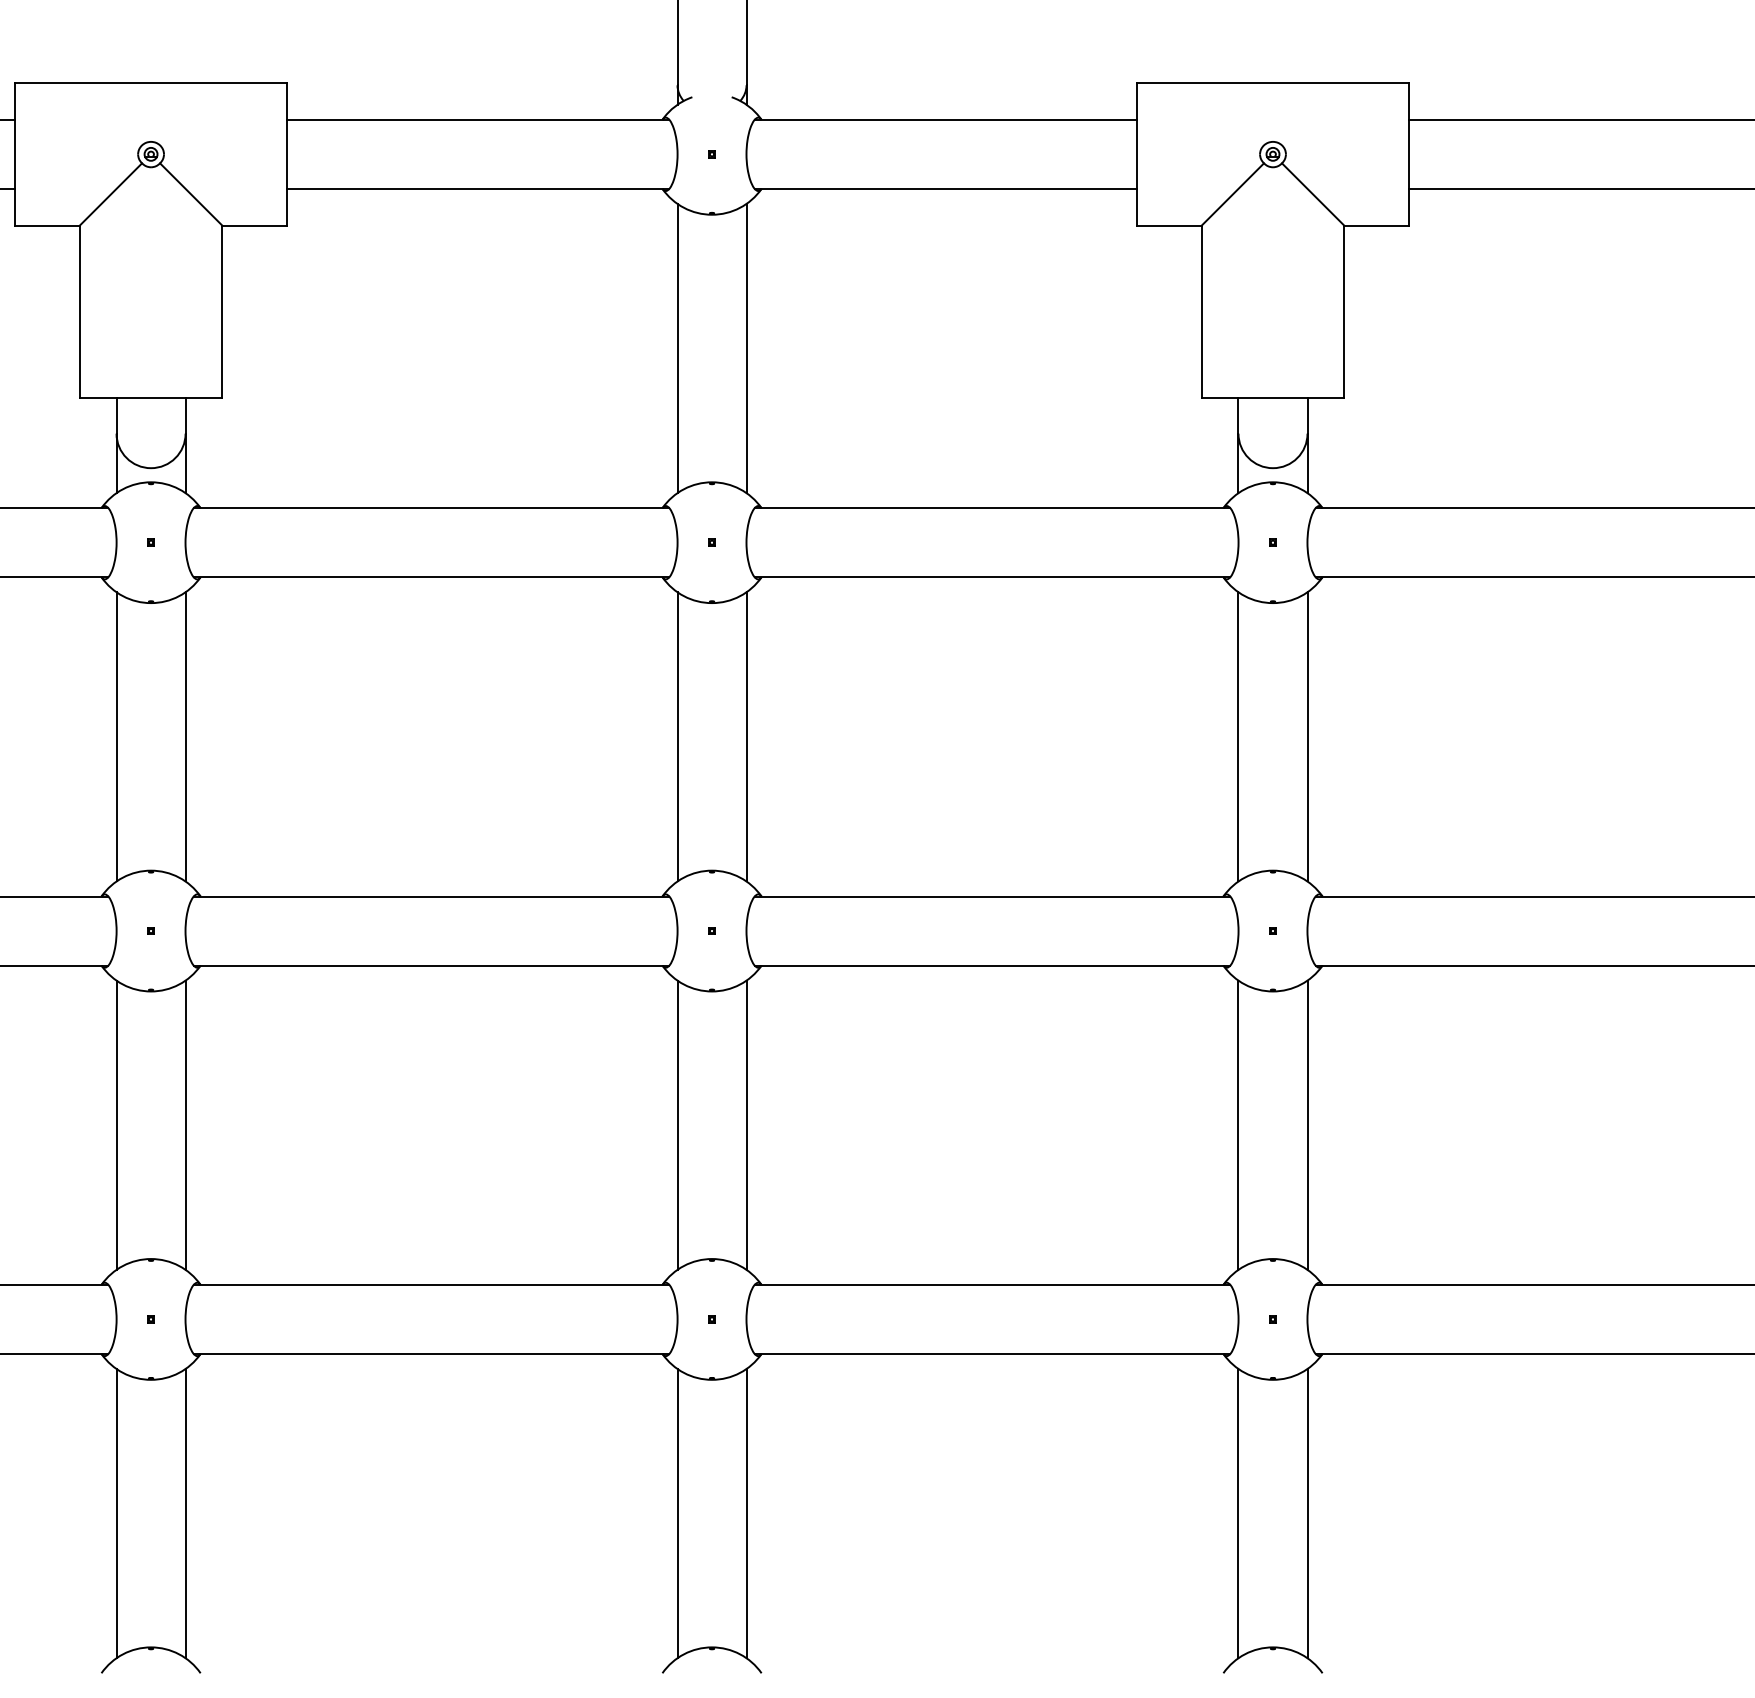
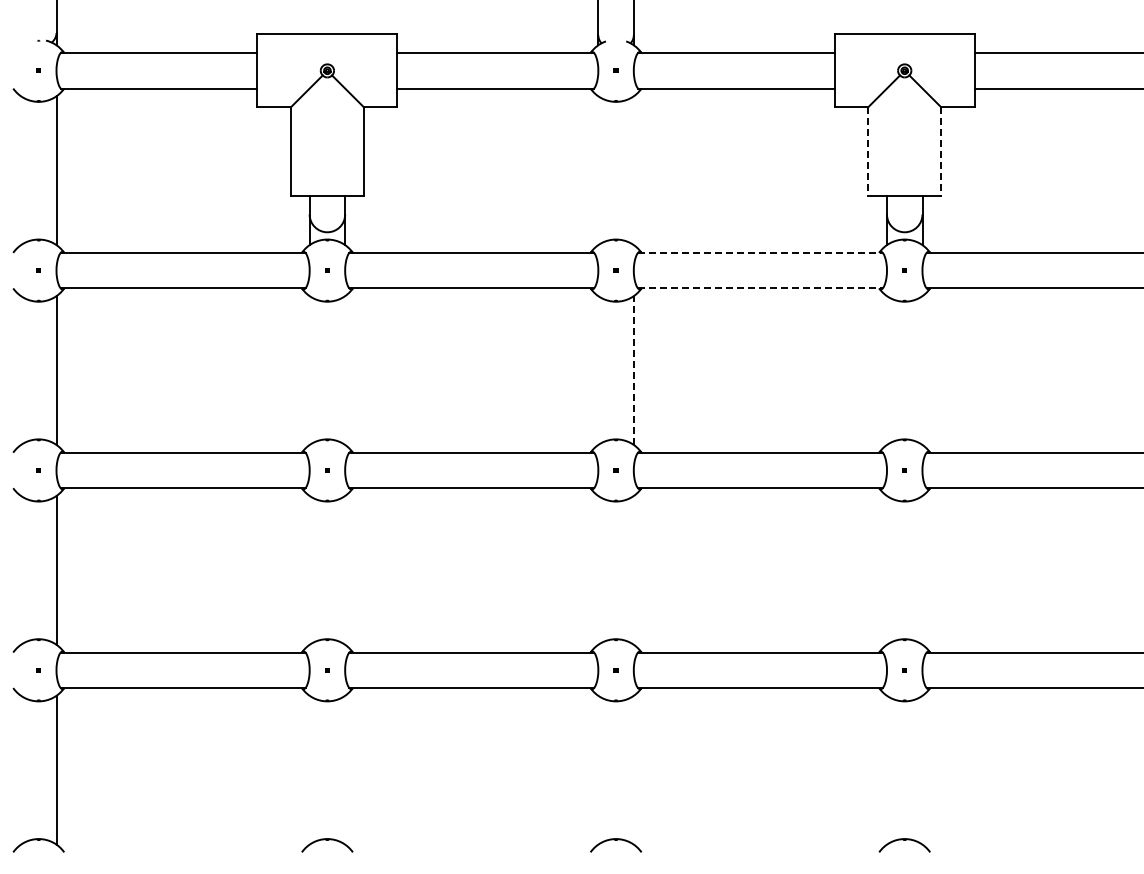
line: (1202, 313) -> (868, 152), solid -> dashed
line: (1344, 313) -> (941, 152), solid -> dashed
line: (677, 348) -> (598, 170), removed
line: (745, 348) -> (633, 170), removed
line: (992, 507) -> (760, 252), solid -> dashed
line: (992, 577) -> (760, 288), solid -> dashed
line: (116, 736) -> (309, 370), removed
line: (186, 736) -> (345, 370), removed
line: (677, 736) -> (598, 370), removed
line: (745, 736) -> (633, 370), solid -> dashed
line: (1237, 736) -> (886, 370), removed
line: (1307, 736) -> (922, 370), removed
line: (116, 1123) -> (309, 569), removed
line: (186, 1123) -> (345, 569), removed
line: (677, 1123) -> (598, 569), removed
line: (745, 1123) -> (633, 569), removed
line: (1237, 1123) -> (886, 569), removed
line: (1307, 1123) -> (922, 569), removed
line: (116, 1512) -> (309, 769), removed
line: (186, 1512) -> (345, 769), removed
line: (677, 1512) -> (598, 769), removed
line: (745, 1512) -> (633, 769), removed
line: (1237, 1512) -> (886, 769), removed
line: (1307, 1512) -> (922, 769), removed

